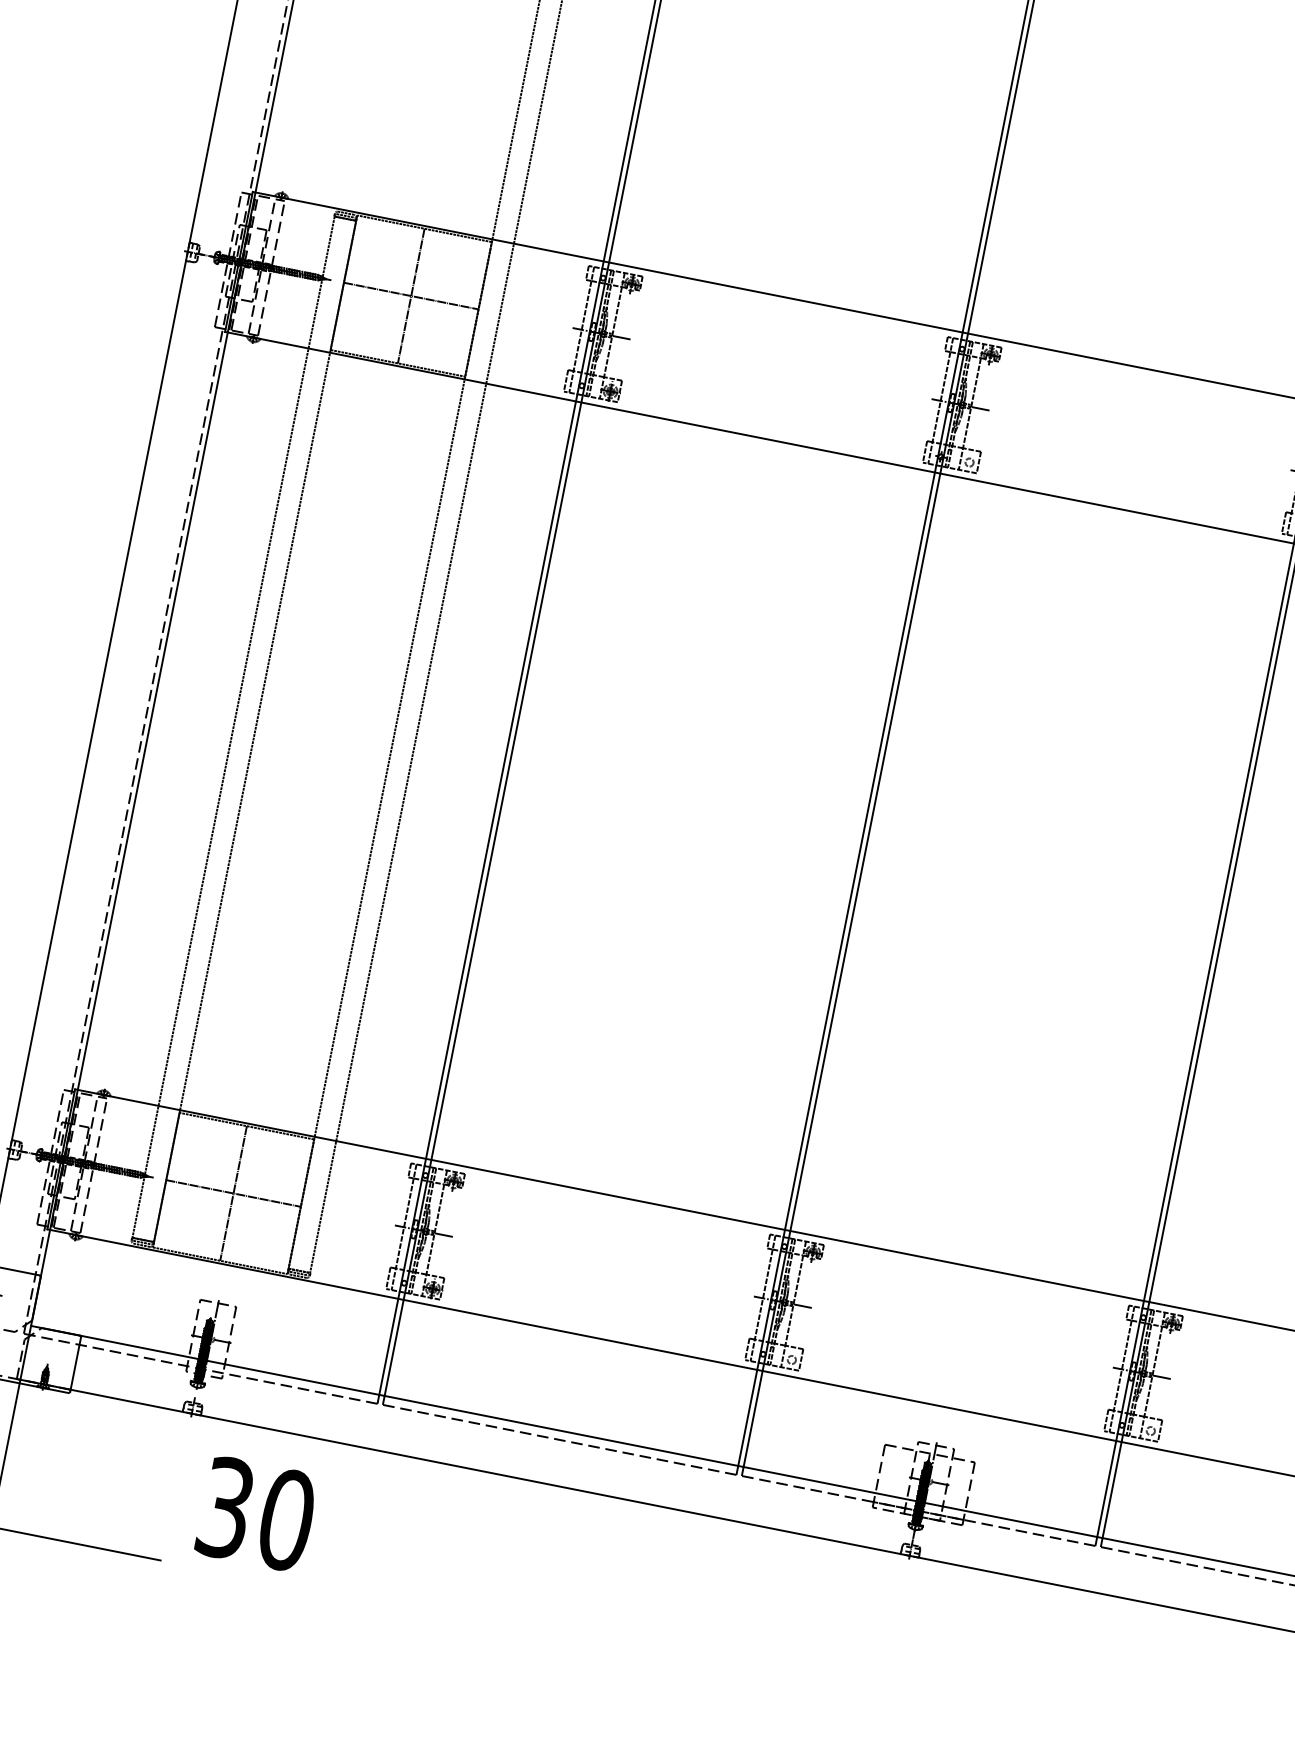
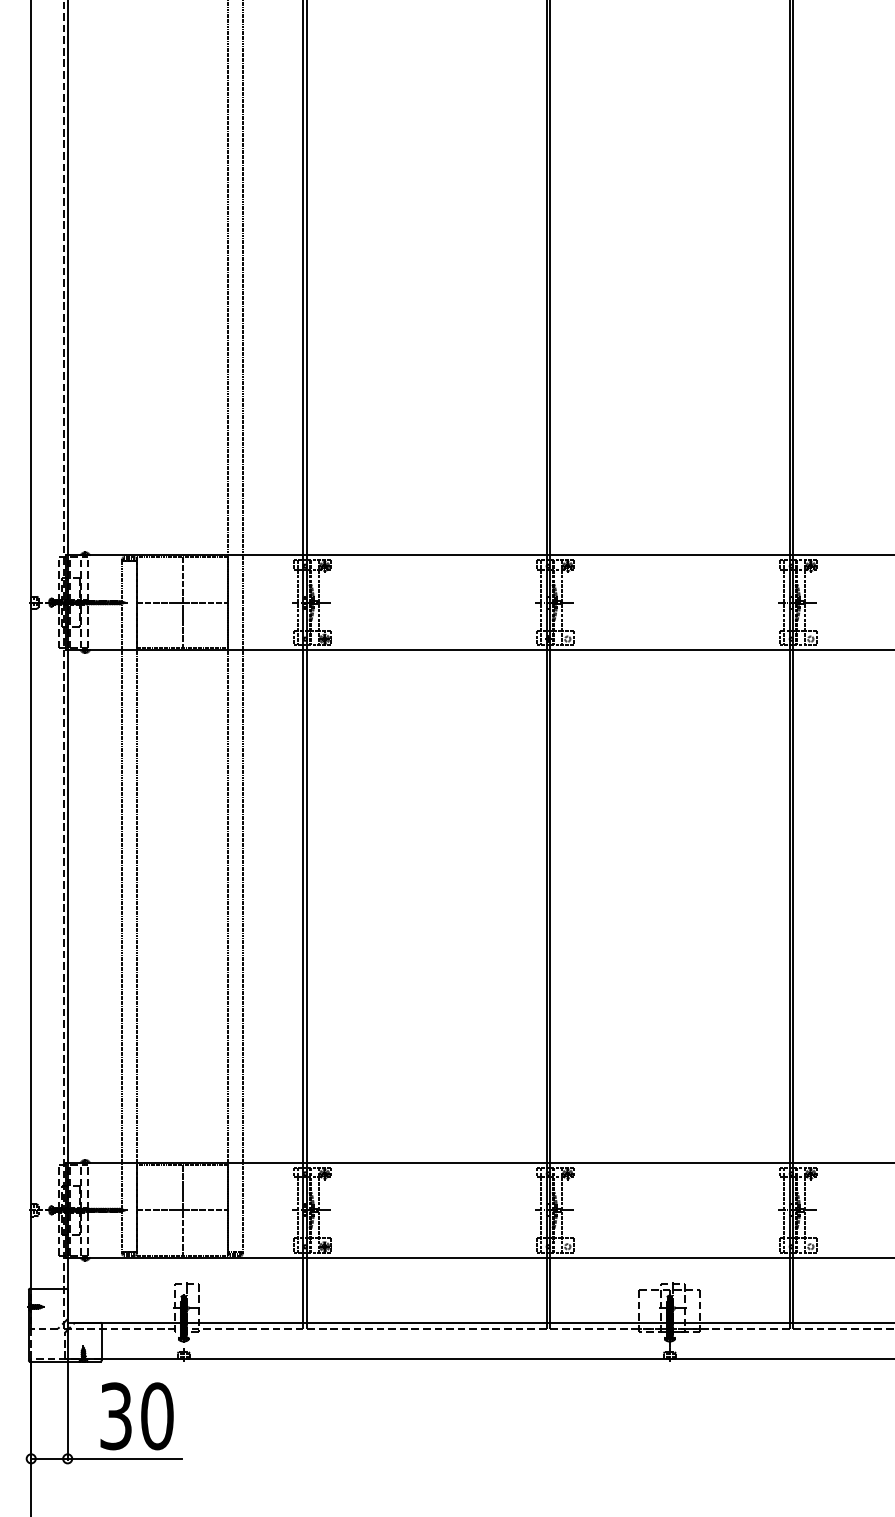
text: (255, 1514) -> (136, 1416), moved

